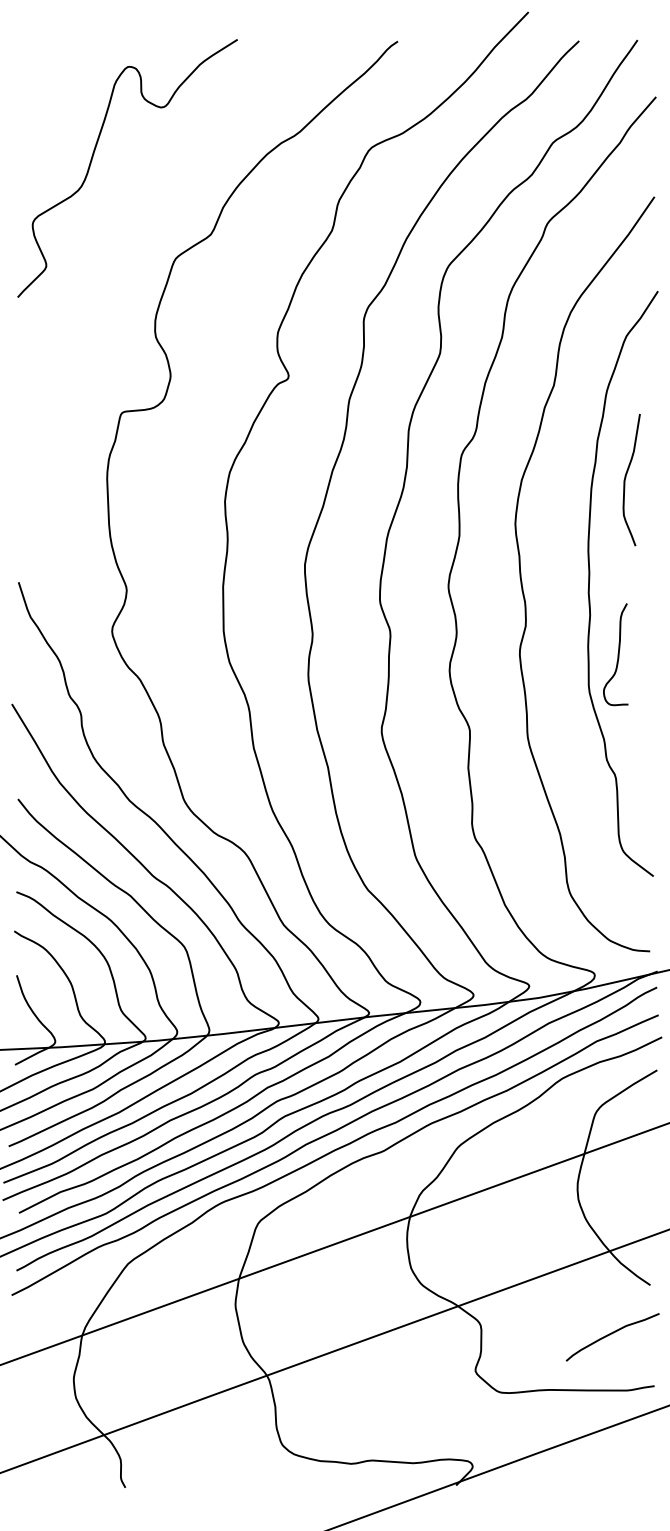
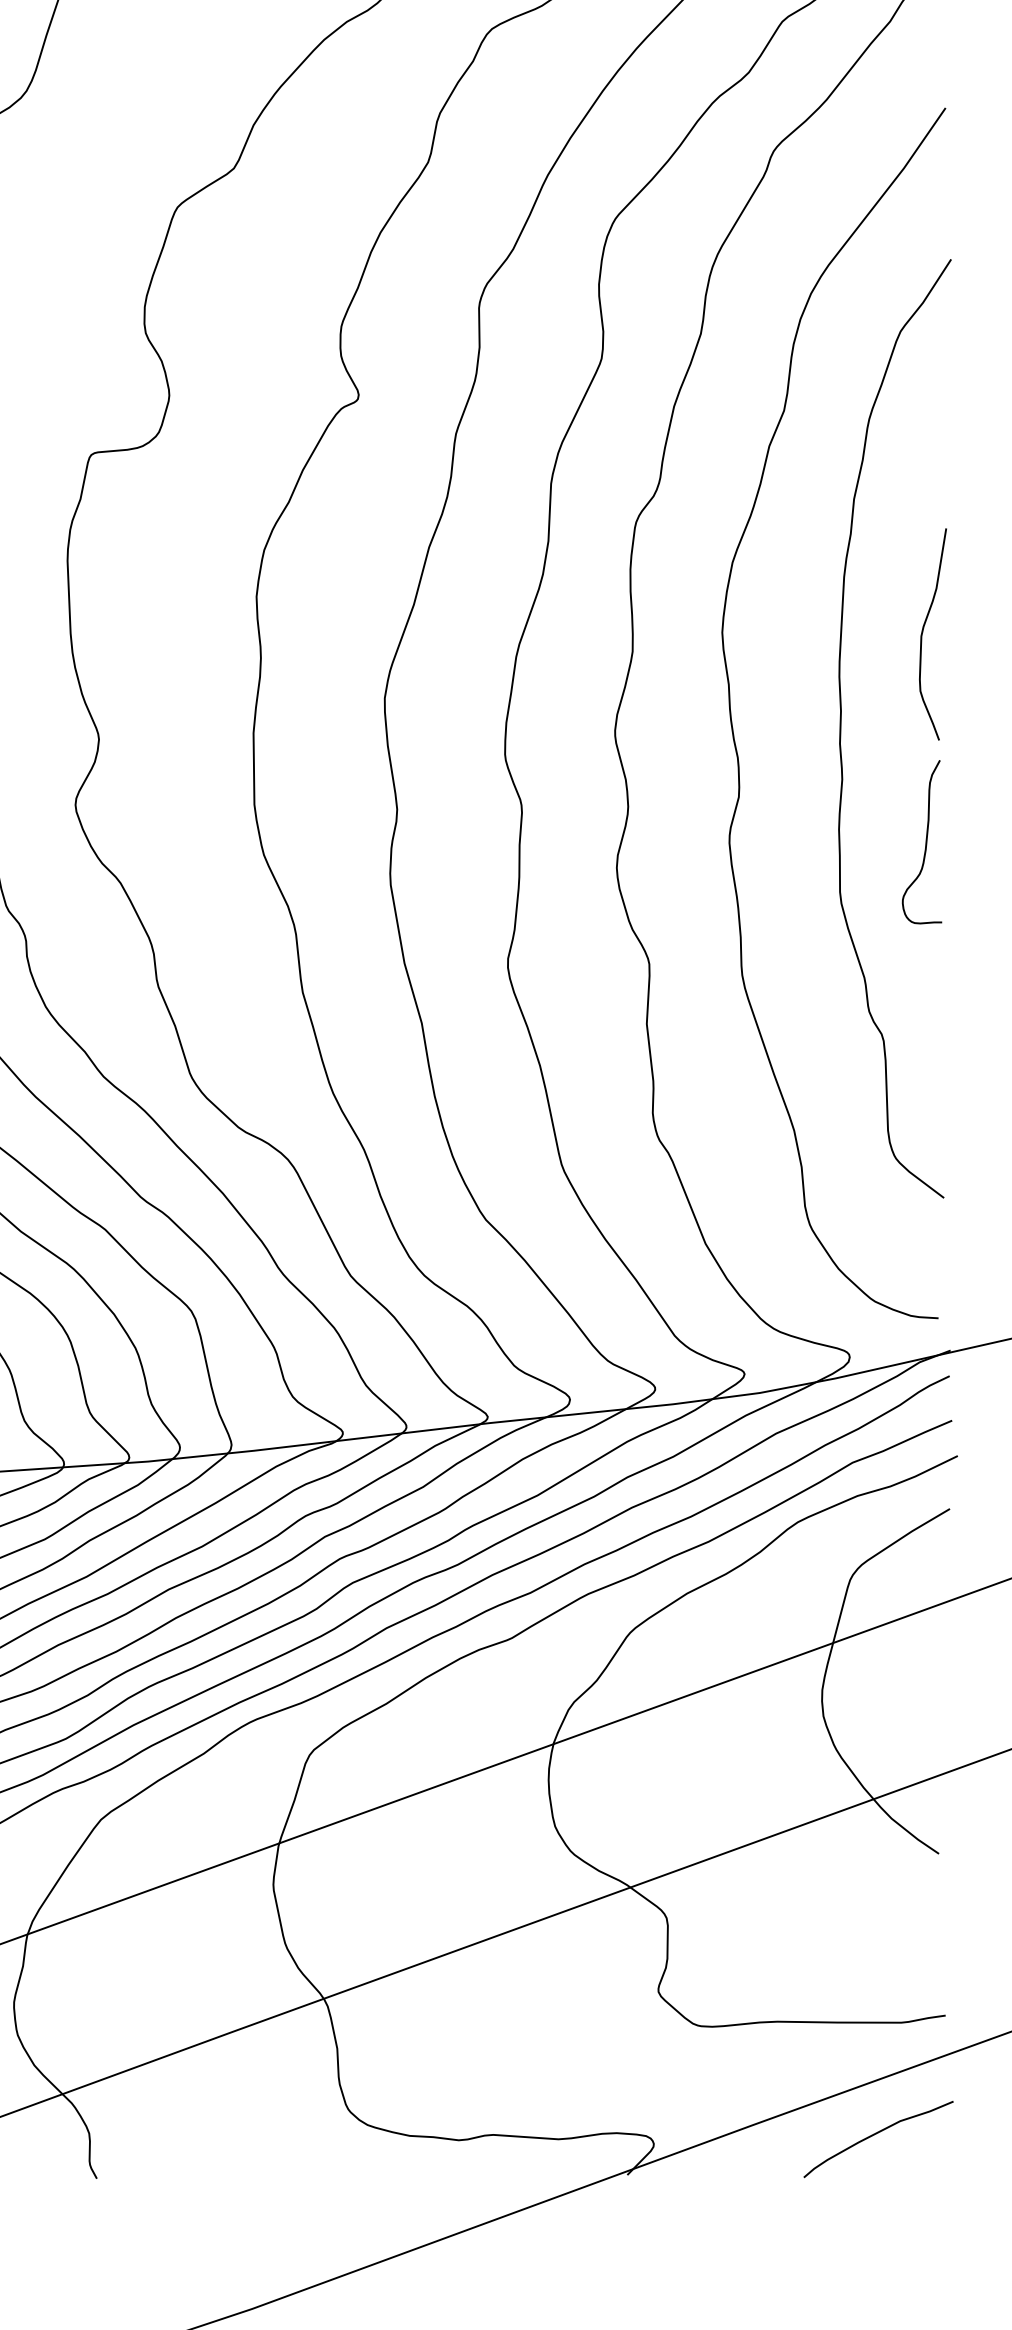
curve: (626, 477) -> (924, 630), moved
curve: (617, 654) -> (924, 842), moved
curve: (610, 1335) -> (874, 2136), moved

